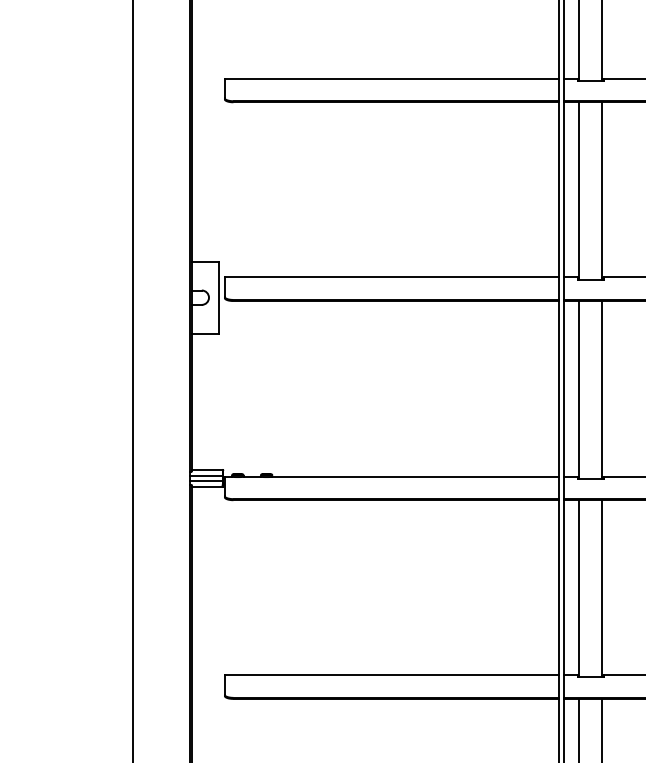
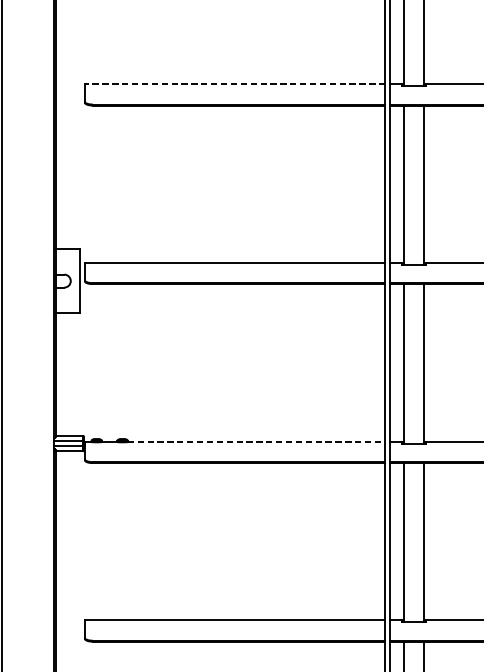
line: (391, 78) -> (234, 84), solid -> dashed
line: (416, 476) -> (257, 441), solid -> dashed

